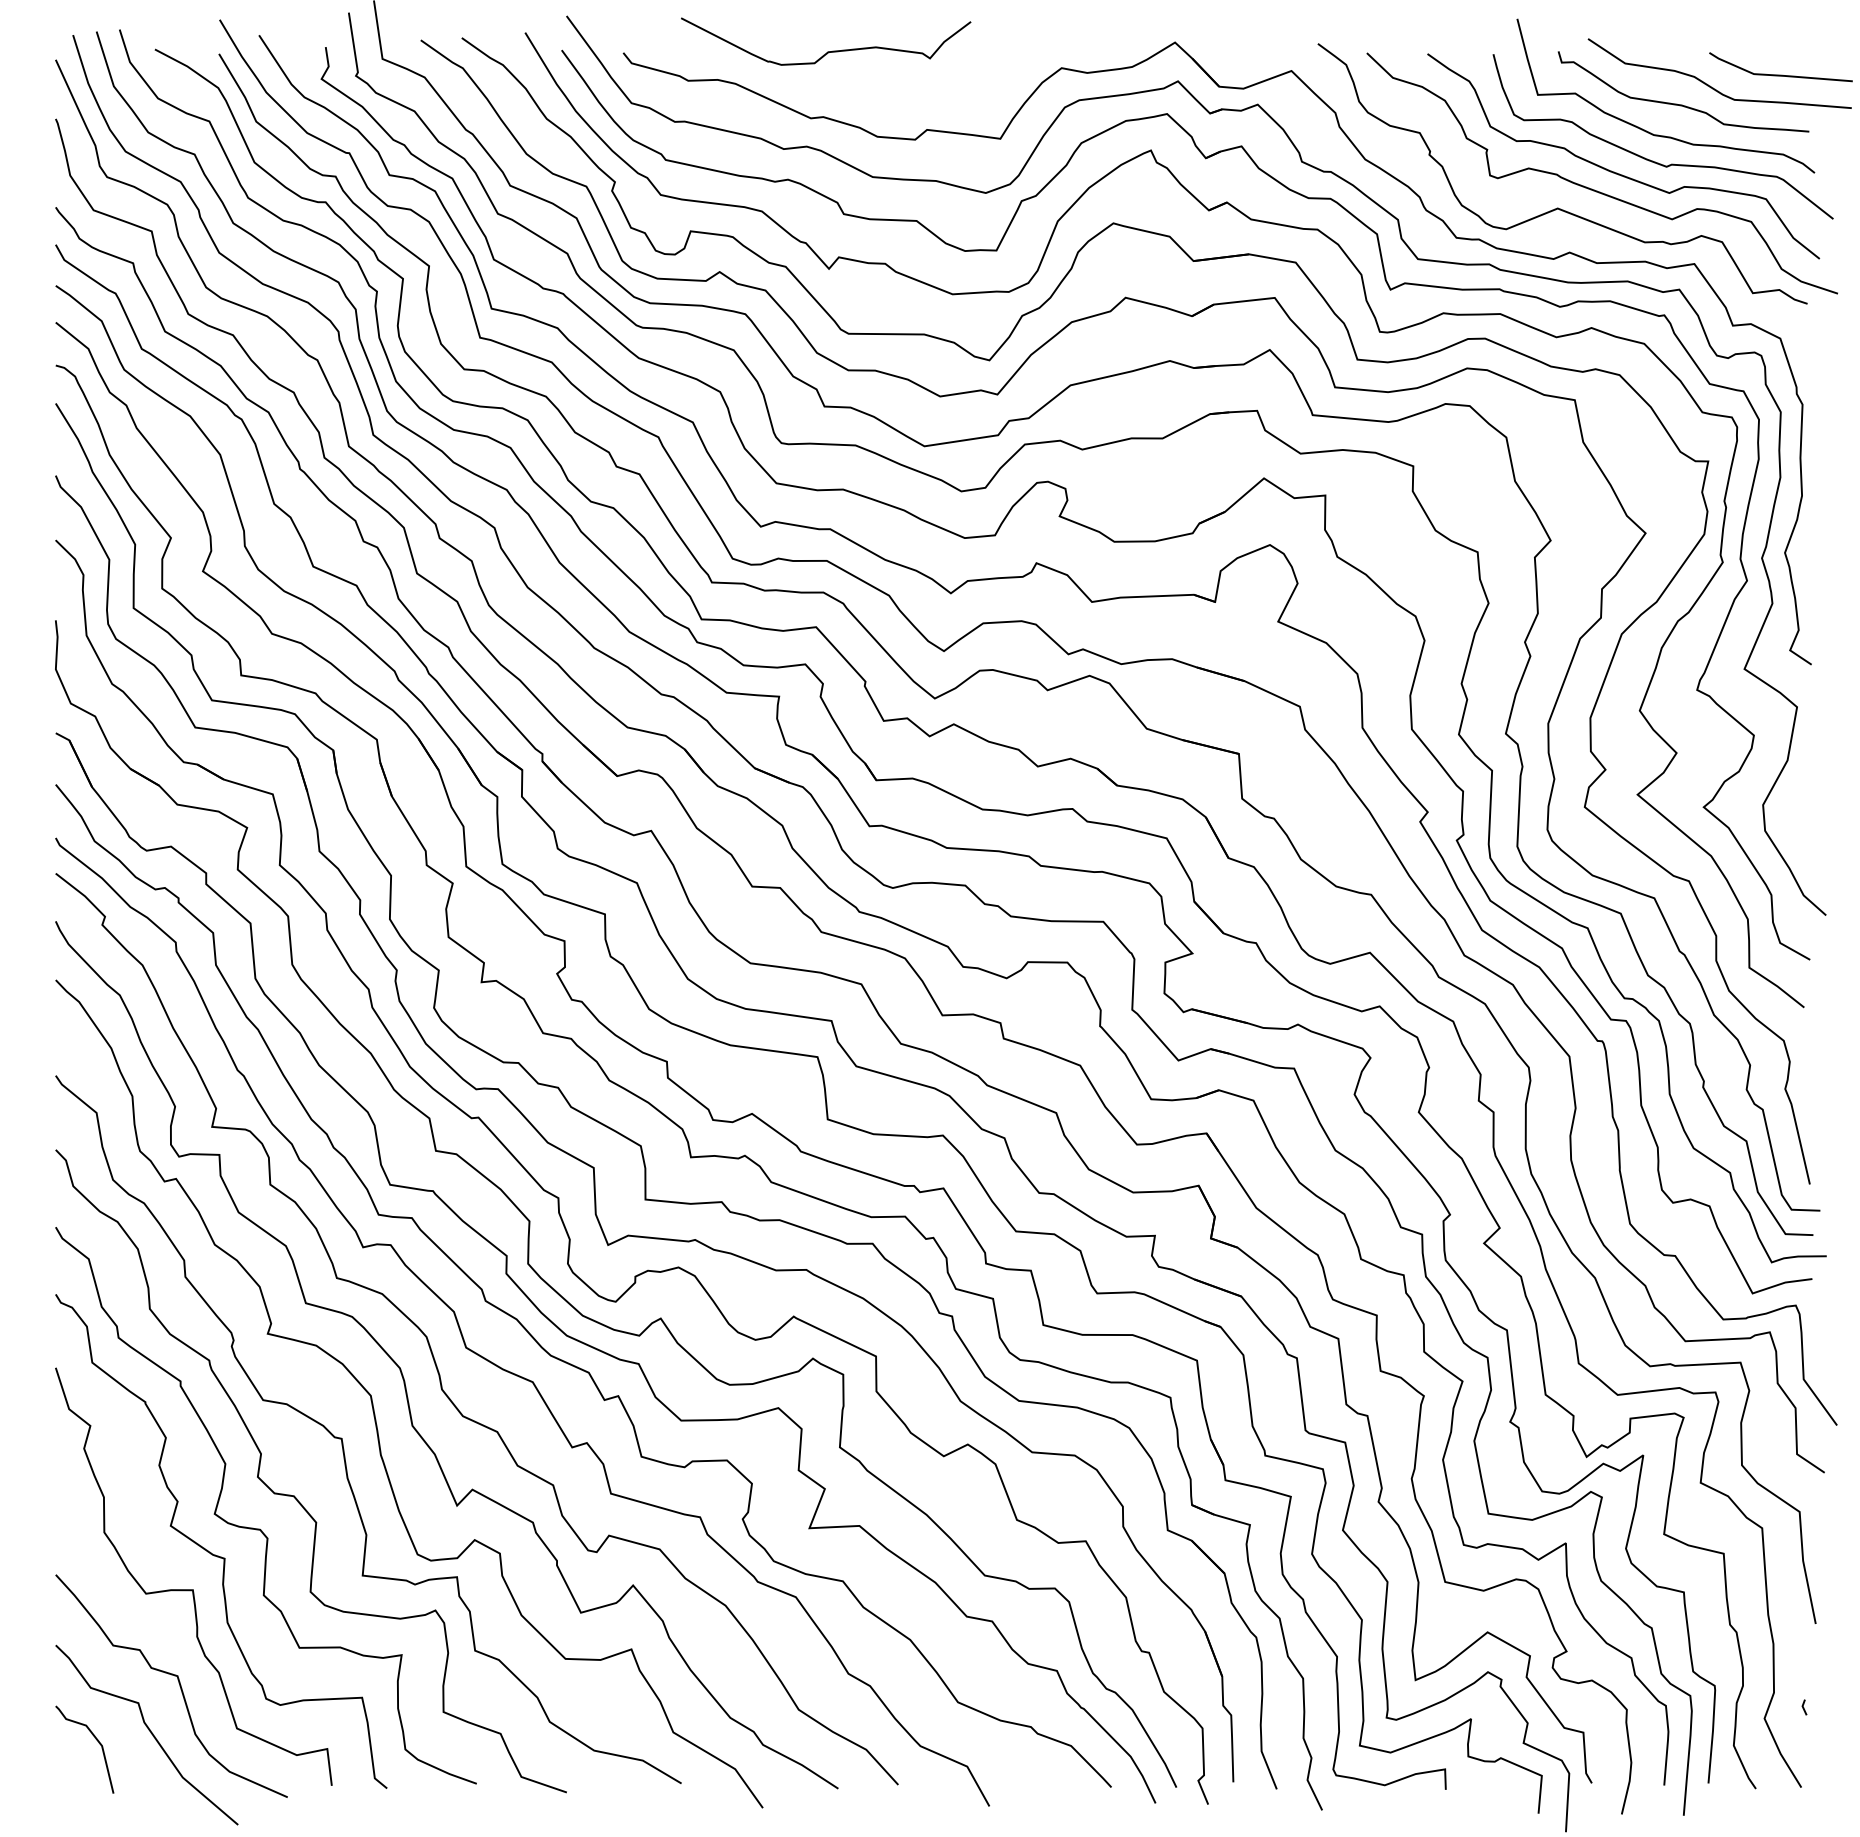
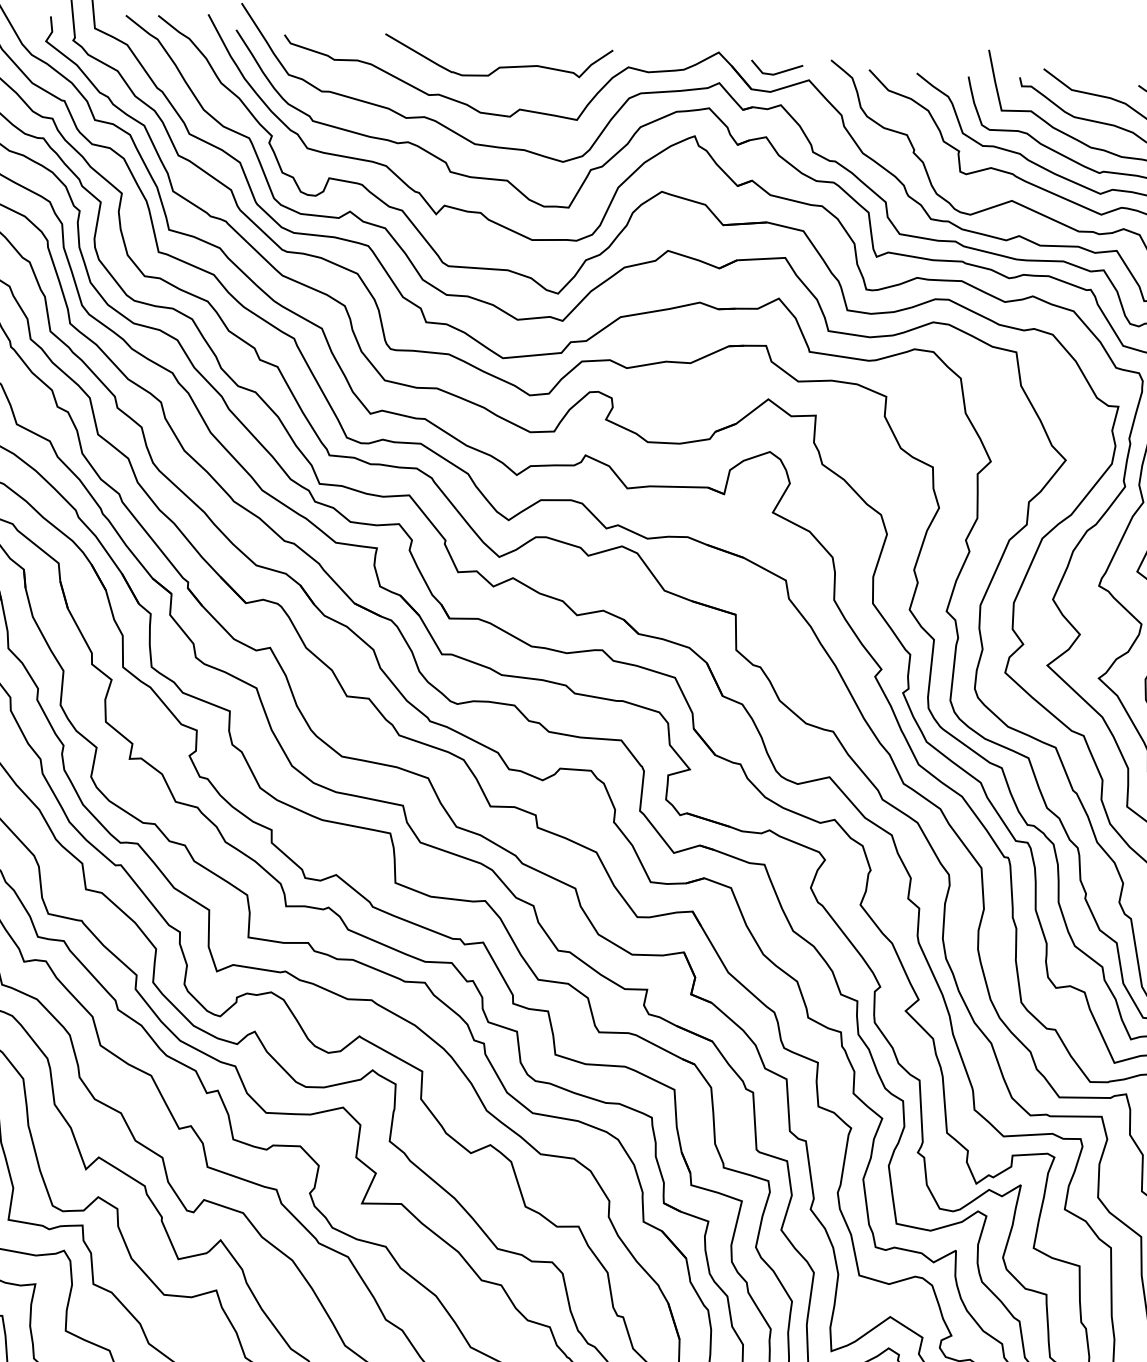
curve: (827, 51) -> (498, 67), moved
line: (1251, 63) -> (777, 72), added

